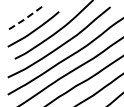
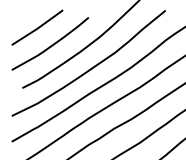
line: (24, 19) -> (36, 29), dashed -> solid

